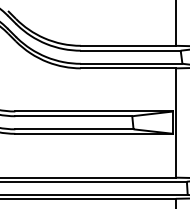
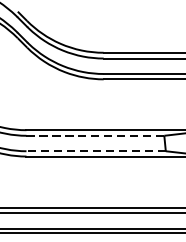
line: (73, 116) -> (95, 136), solid -> dashed
line: (73, 129) -> (95, 151), solid -> dashed

